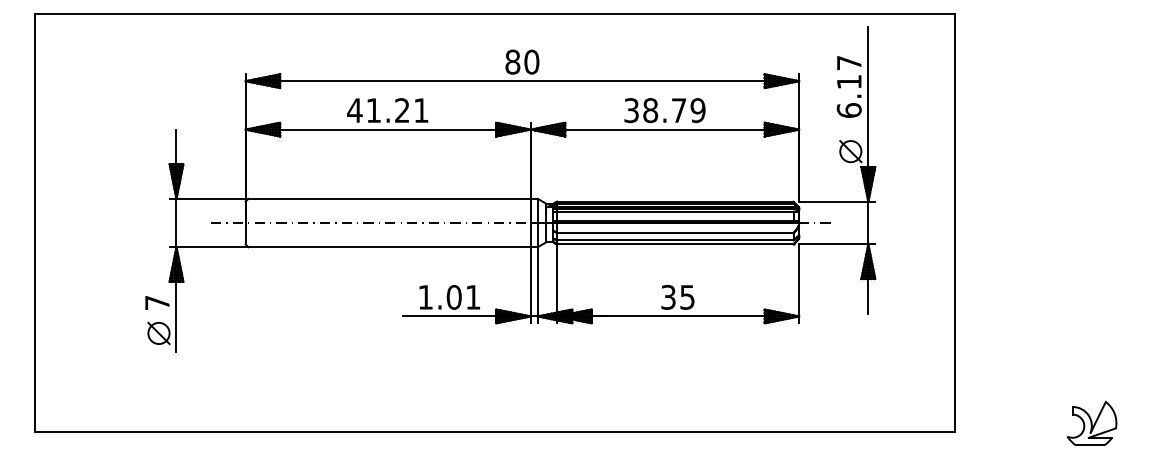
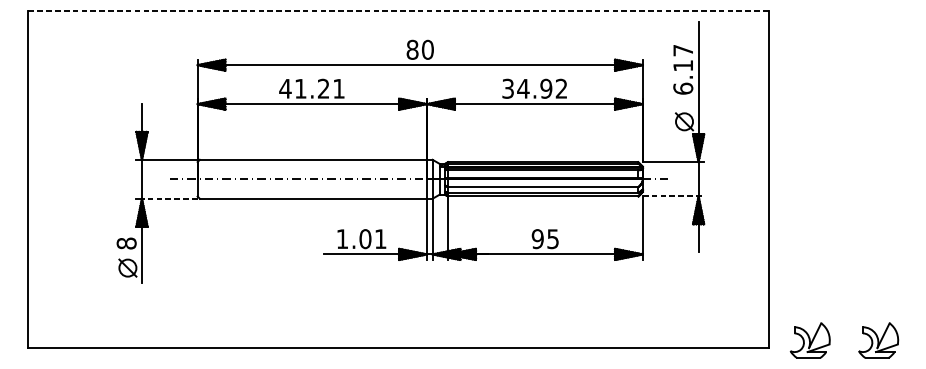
line: (494, 13) -> (397, 10), solid -> dashed
text: (673, 110) -> (541, 88), 38.79 -> 34.92
line: (837, 244) -> (673, 196), solid -> dashed
line: (211, 247) -> (170, 198), solid -> dashed
text: (668, 297) -> (537, 239), 35 -> 95
text: (157, 302) -> (126, 243), 7 -> 8
part: (1007, 423) -> (810, 340), added

